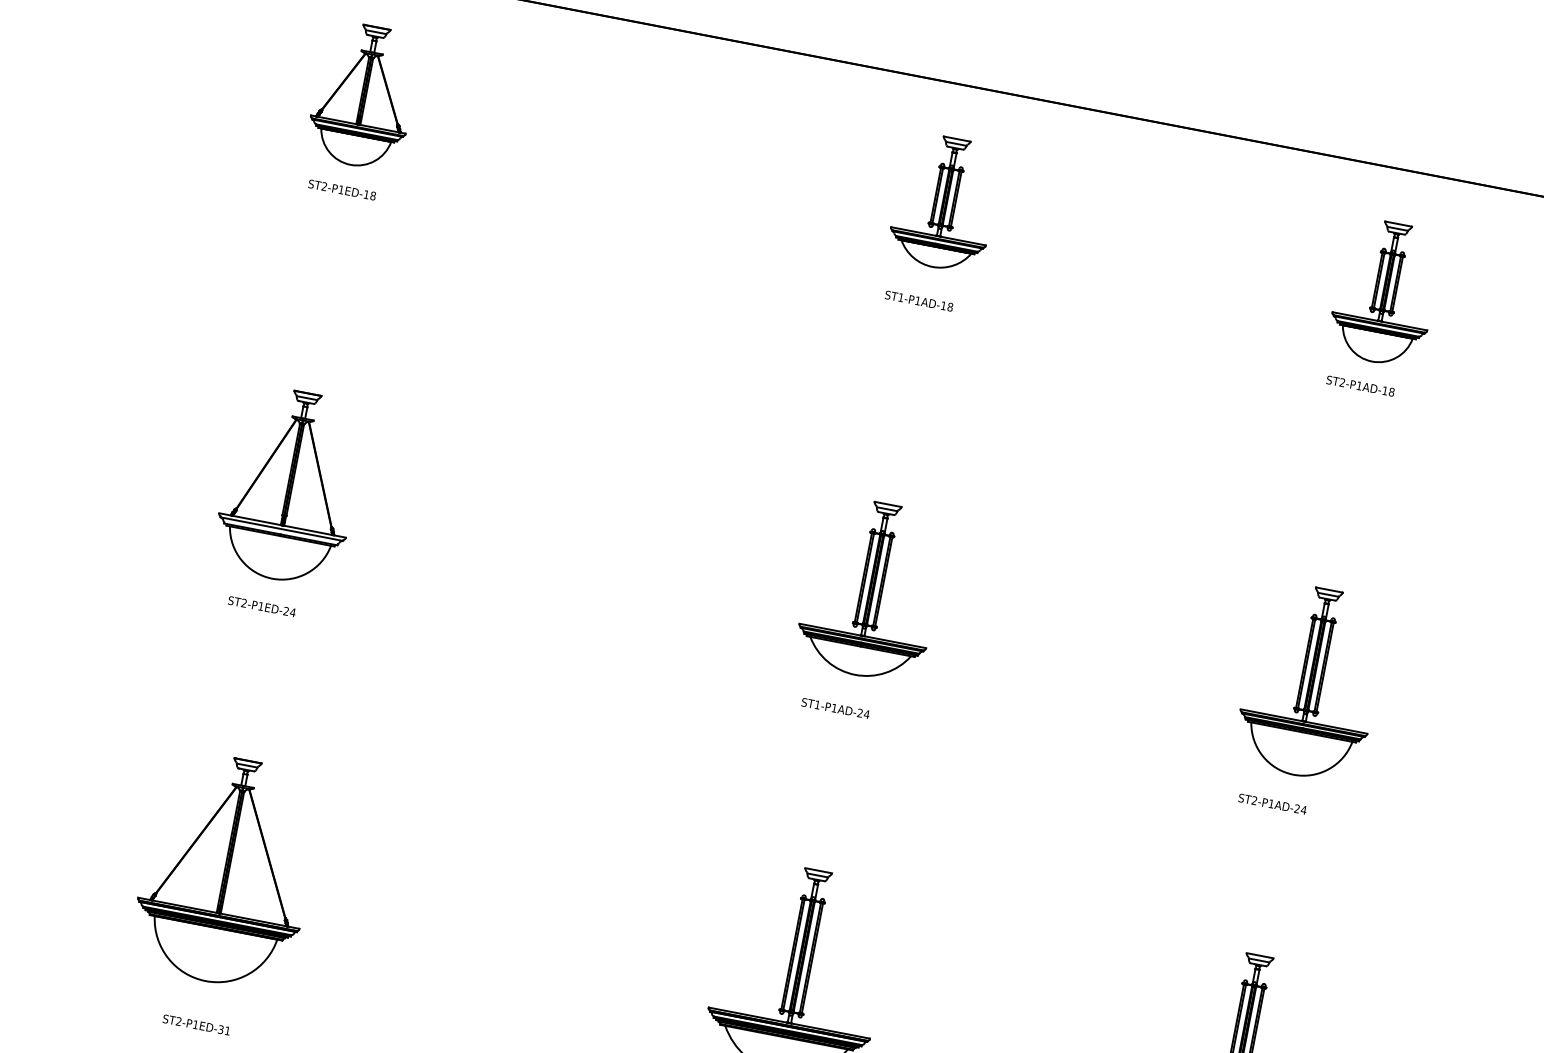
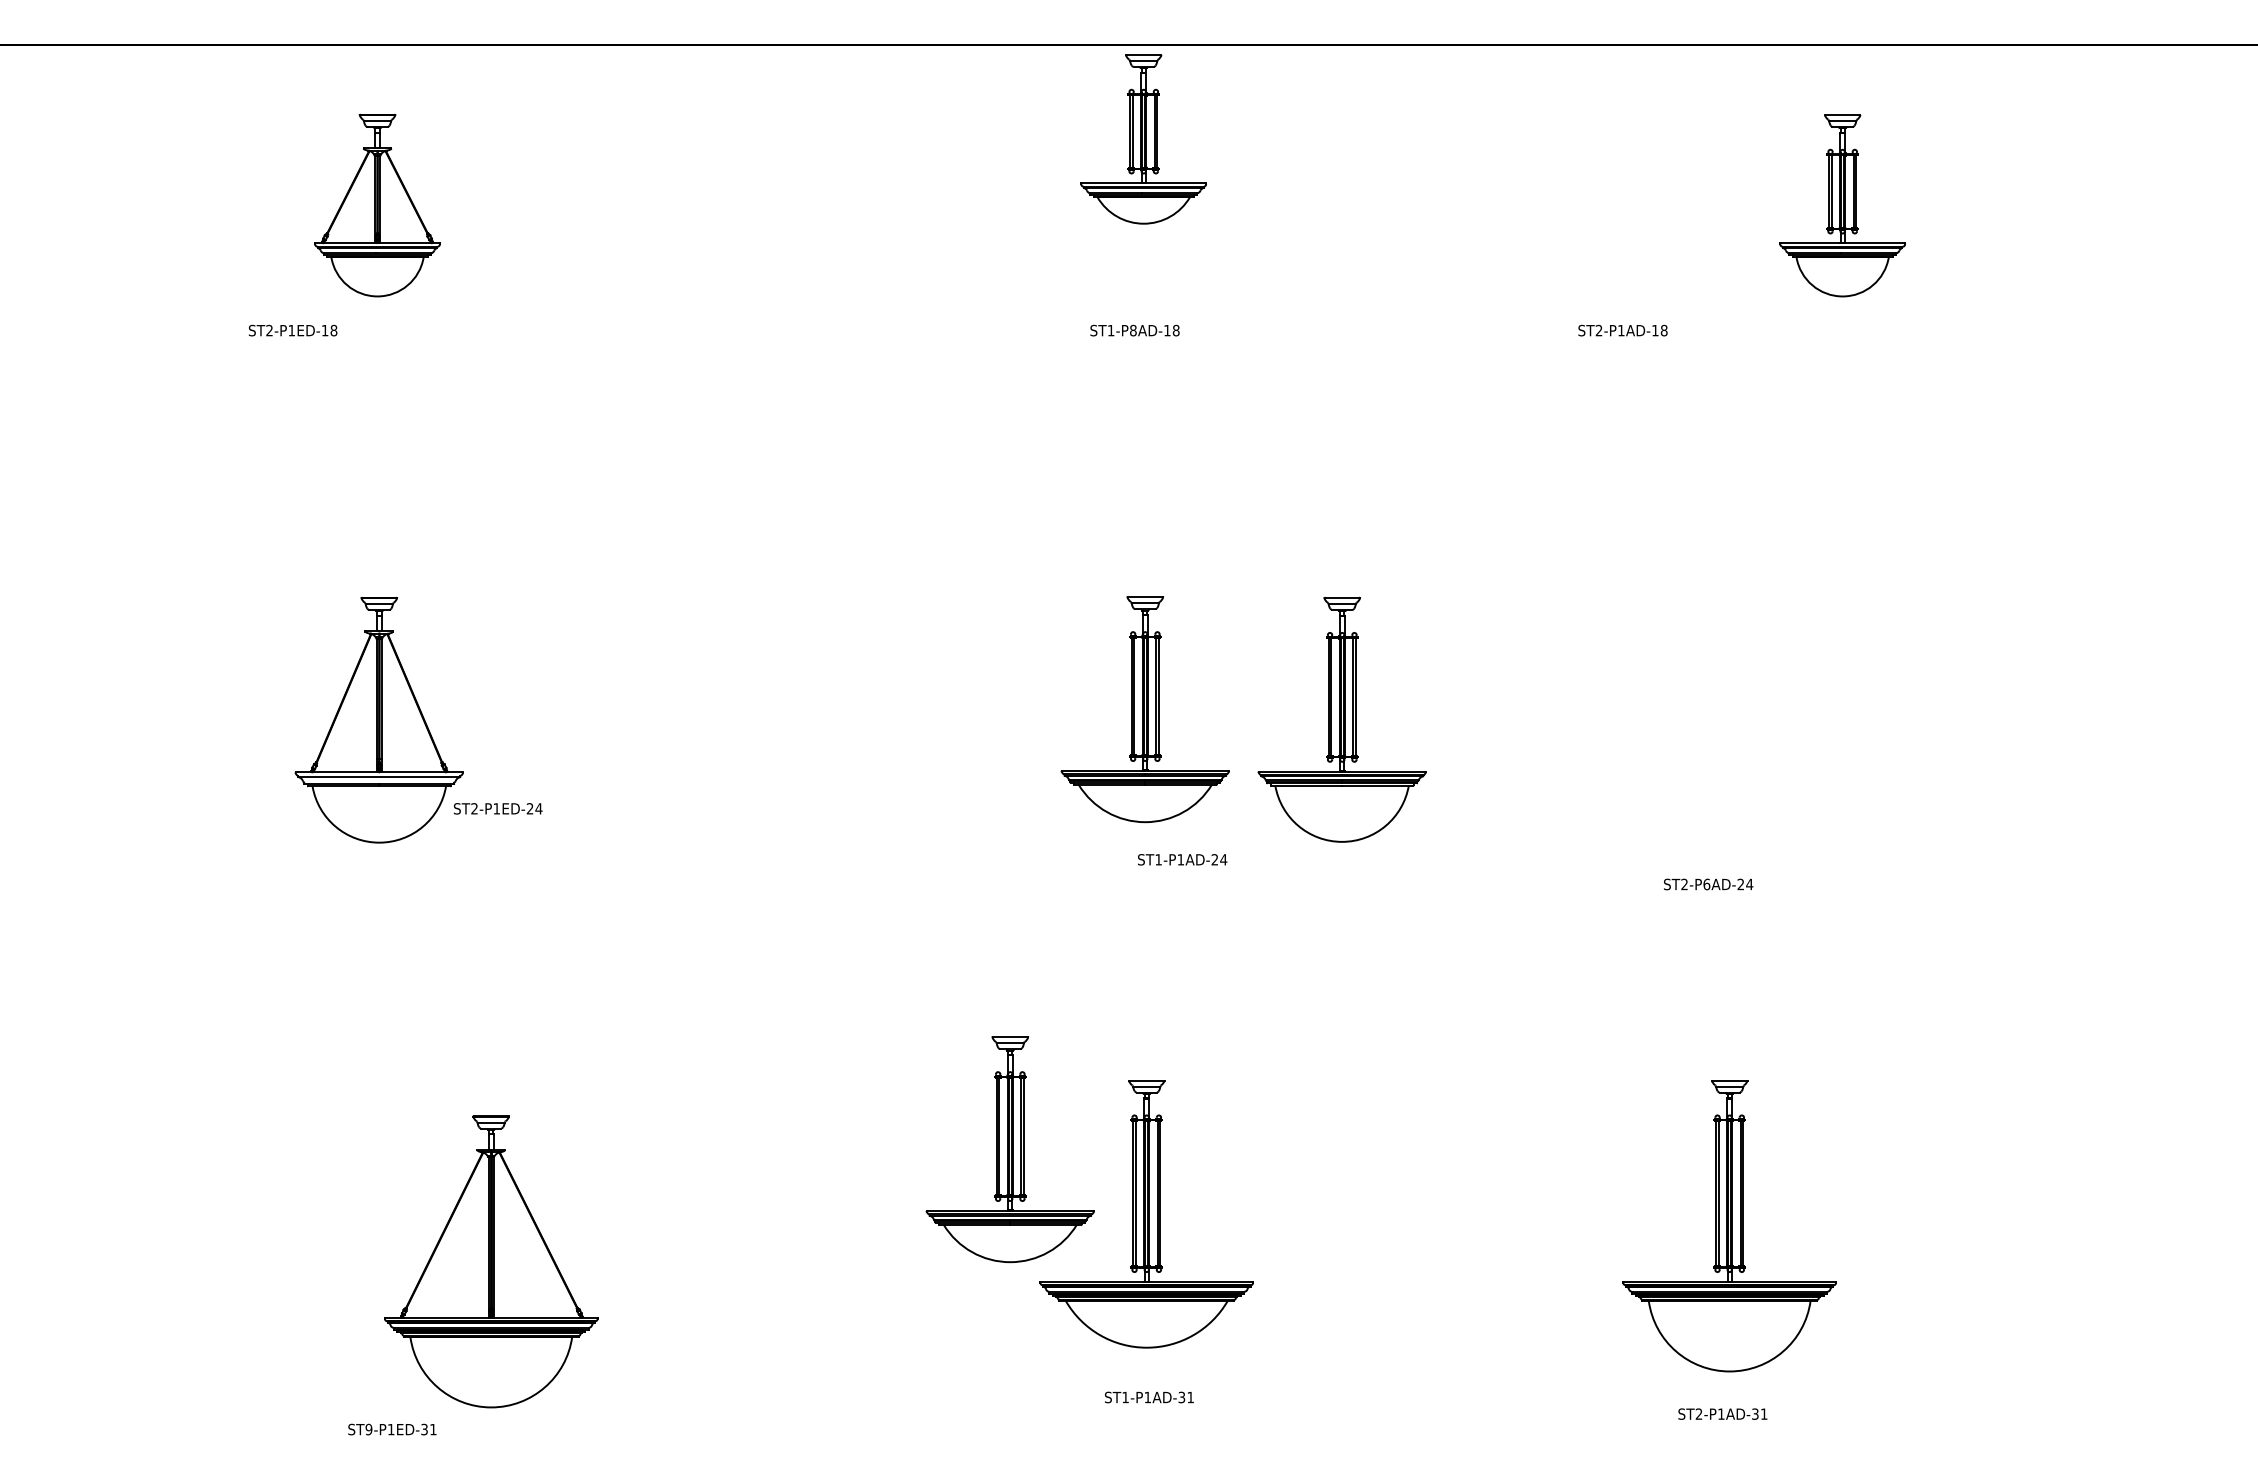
text: (342, 190) -> (293, 330), moved
part: (944, 203) -> (1143, 139), moved
part: (1385, 292) -> (1842, 205), moved
text: (918, 300) -> (1133, 330), ST1-P1AD-18 -> ST1-P8AD-18
text: (1360, 386) -> (1622, 330), moved
text: (261, 606) -> (497, 808), moved
part: (1311, 682) -> (1341, 719), moved
text: (835, 708) -> (1182, 859), moved
text: (1271, 803) -> (1706, 884), ST2-P1AD-24 -> ST2-P6AD-24
part: (227, 870) -> (491, 1261), moved
part: (704, 902) -> (1009, 1149), added
text: (178, 1021) -> (368, 1429), ST2-P1ED-31 -> ST9-P1ED-31

